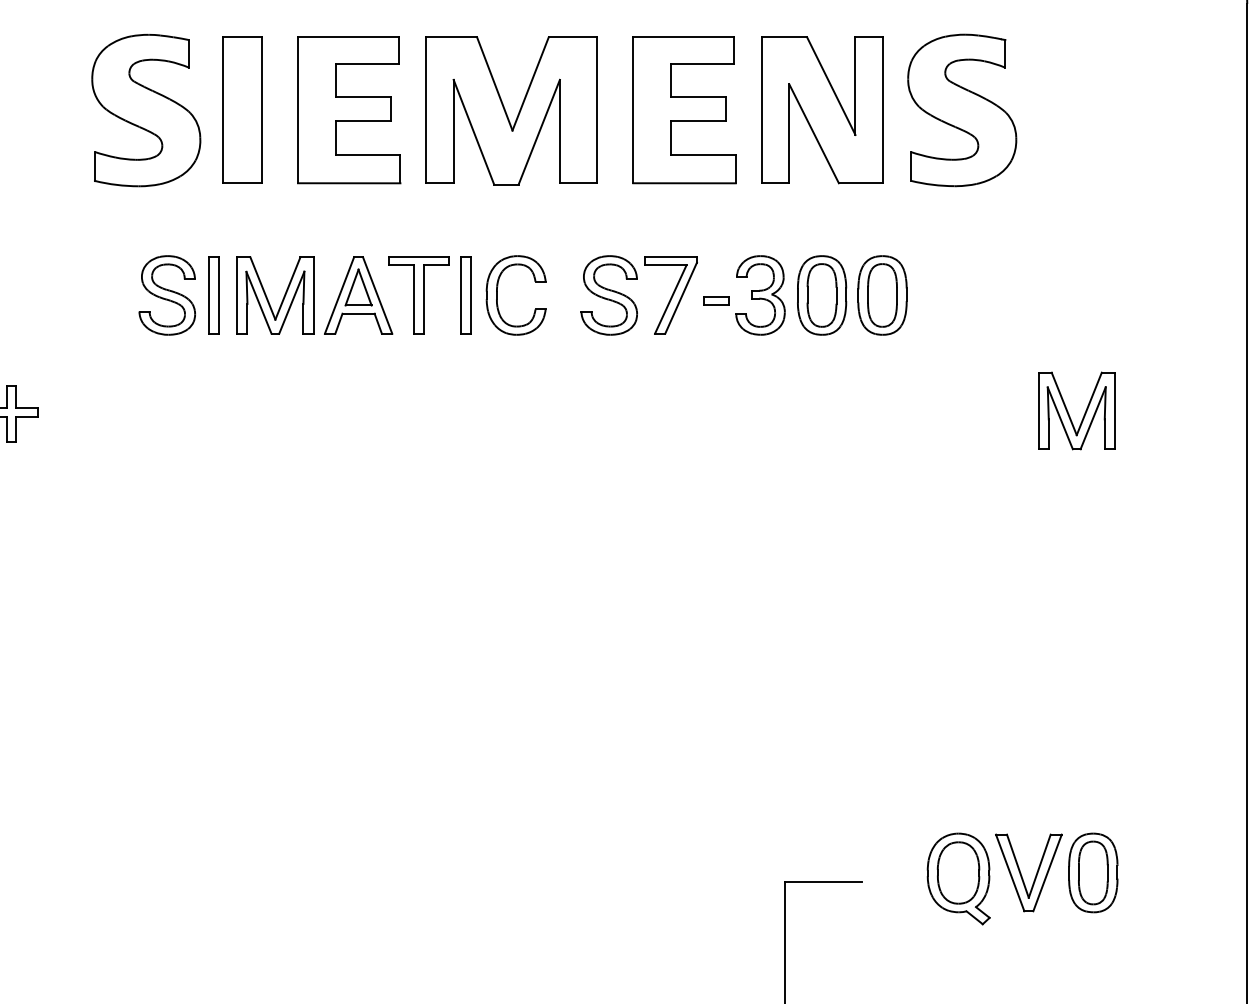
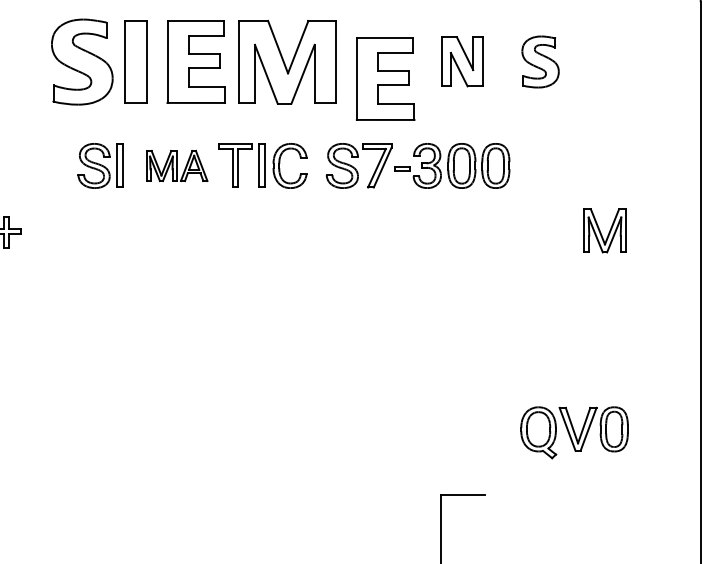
part: (684, 109) -> (385, 78), moved
part: (821, 109) -> (461, 61), size x0.6
part: (961, 109) -> (540, 61), size x0.6
part: (313, 294) -> (176, 165), size x0.7
part: (1022, 878) -> (574, 432), moved

